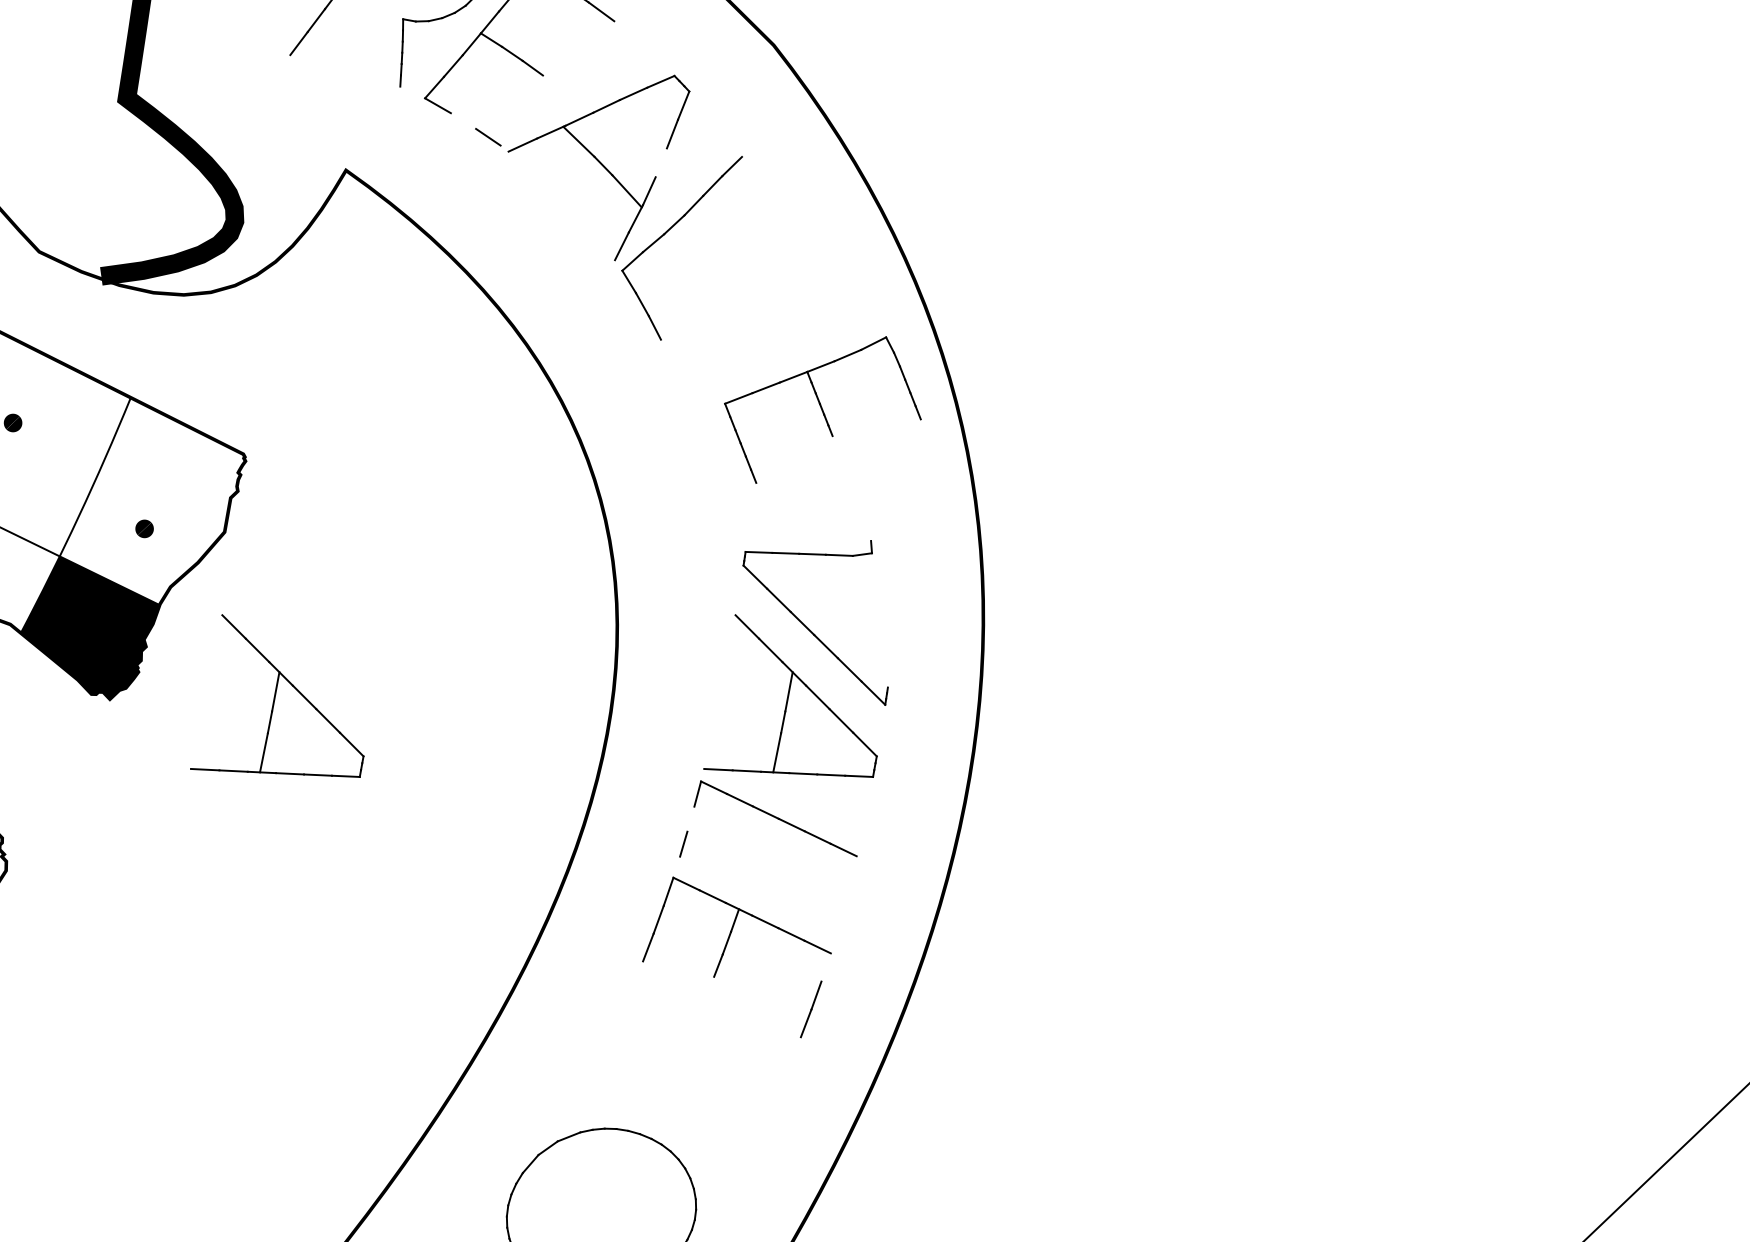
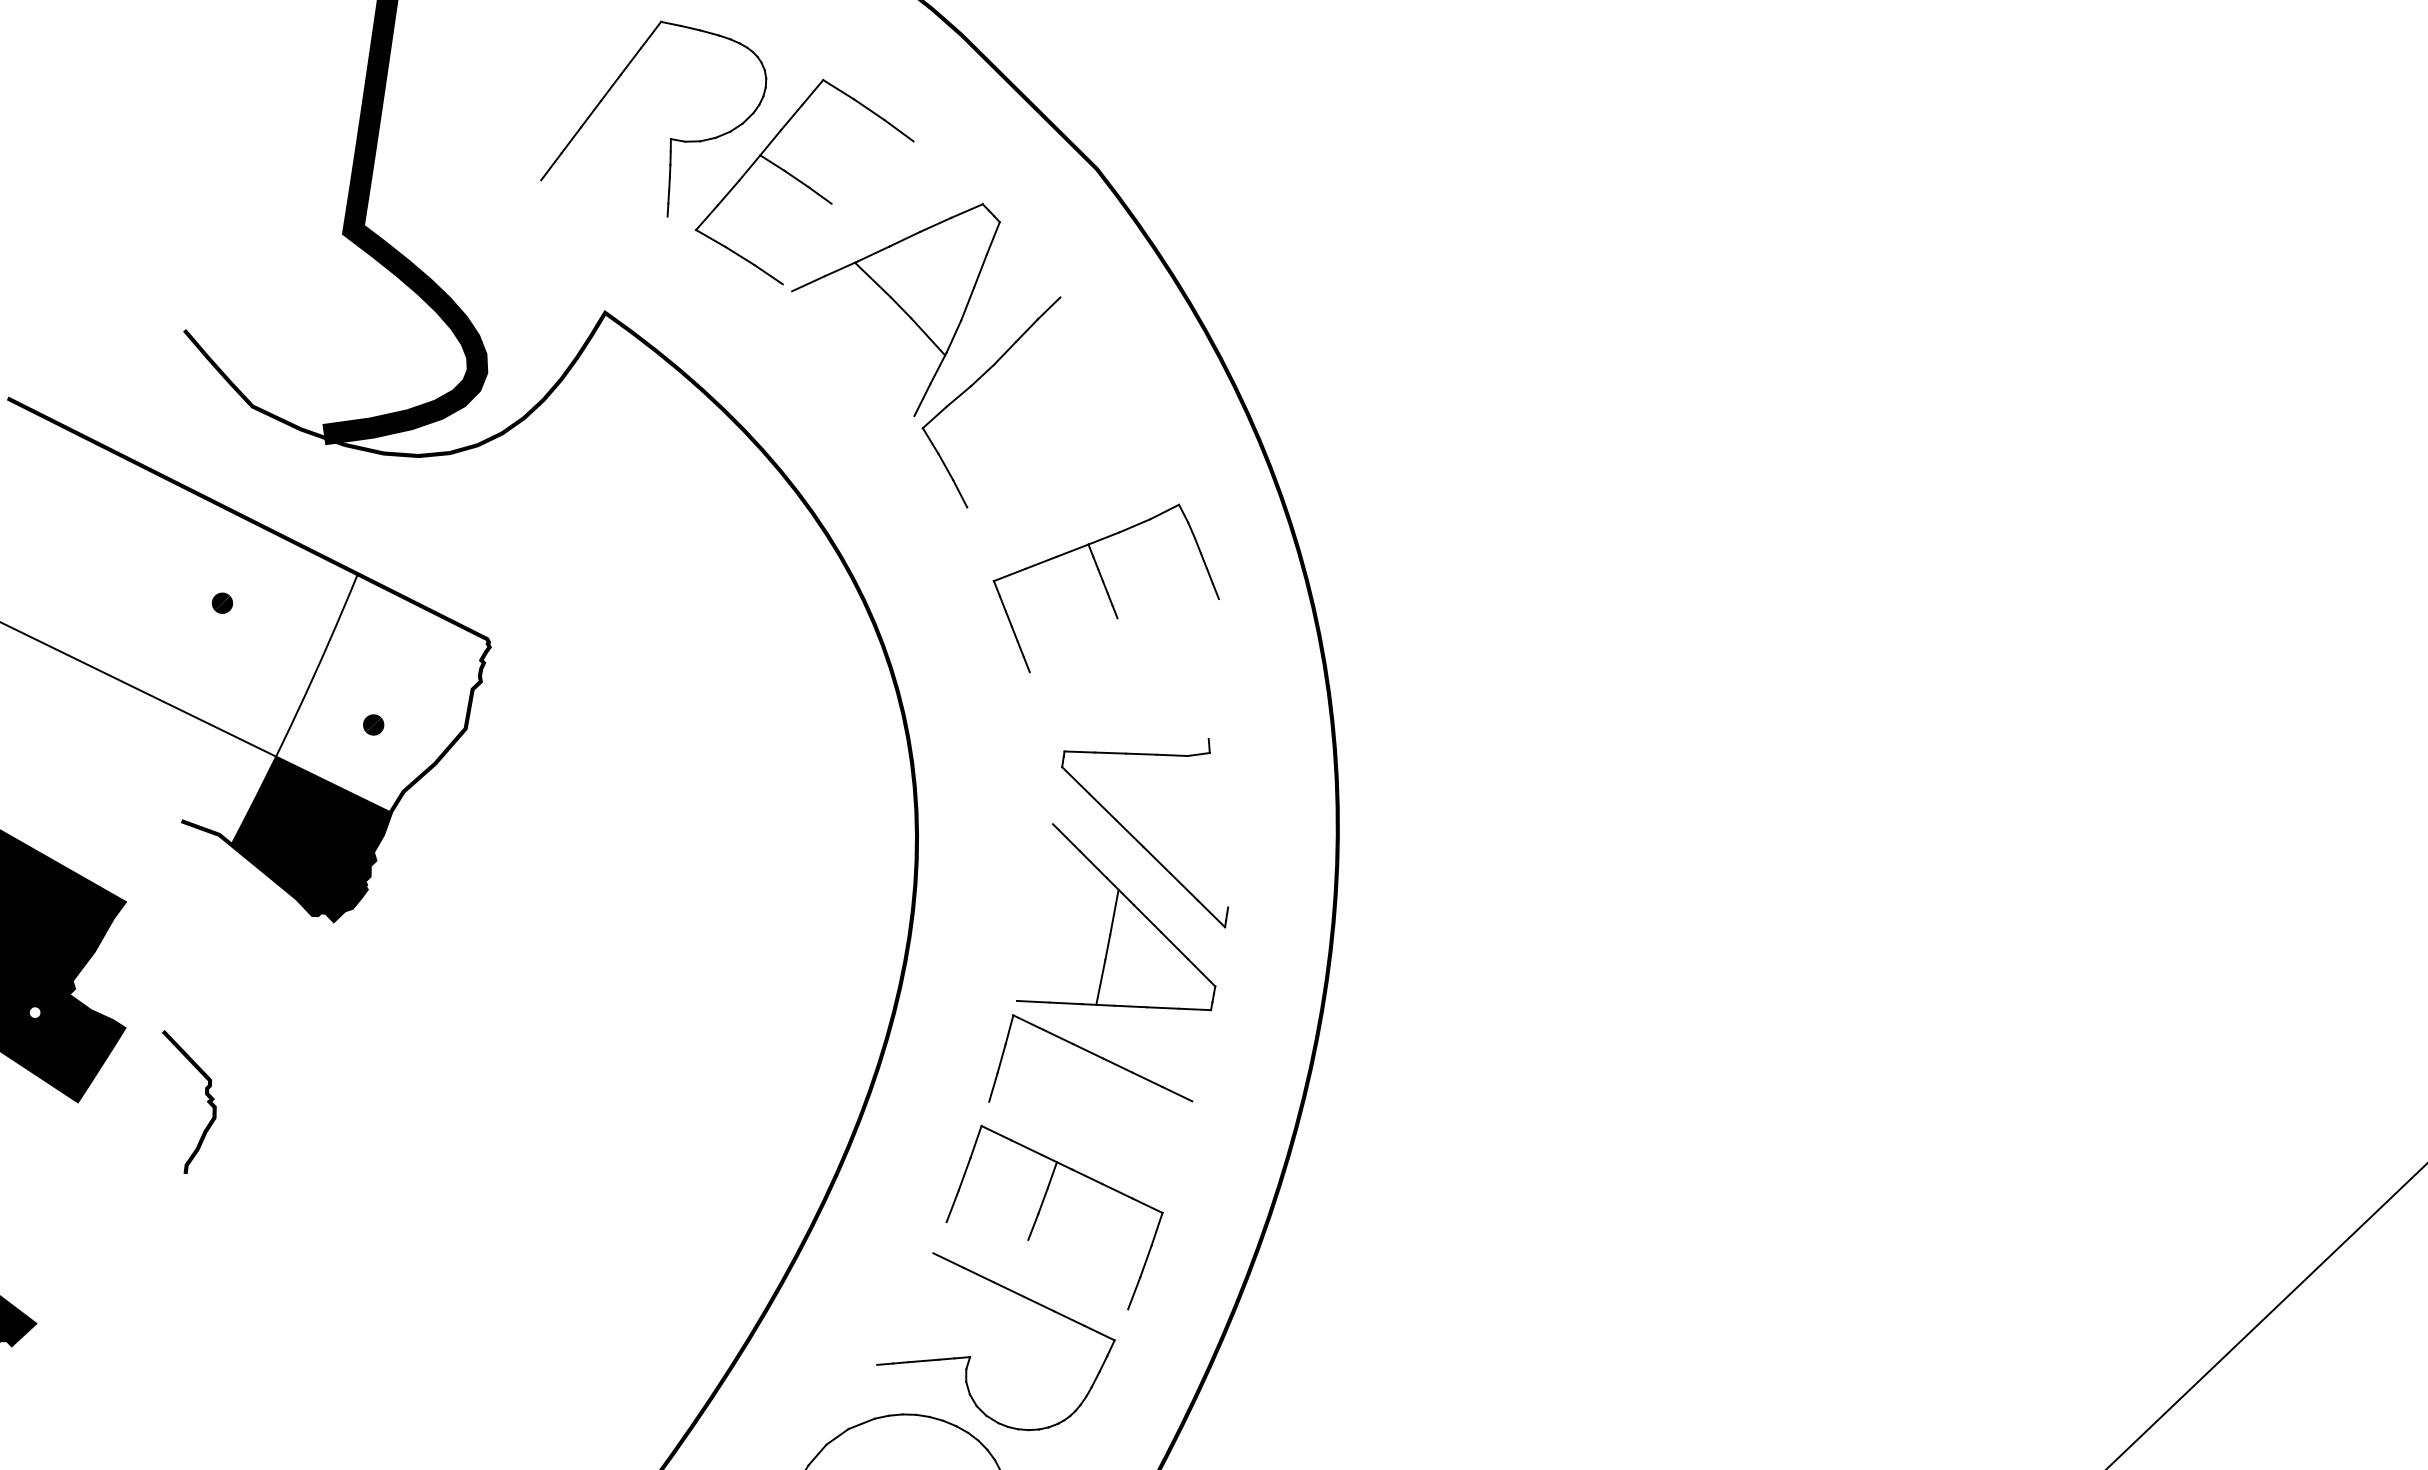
line: (462, 121) -> (739, 256), added
line: (661, 162) -> (967, 303), added
part: (822, 410) -> (1105, 588), moved
part: (277, 696) -> (526, 917), removed
line: (690, 819) -> (1001, 1058), added
line: (825, 966) -> (1156, 1228), added
part: (664, 1078) -> (971, 1356), added

